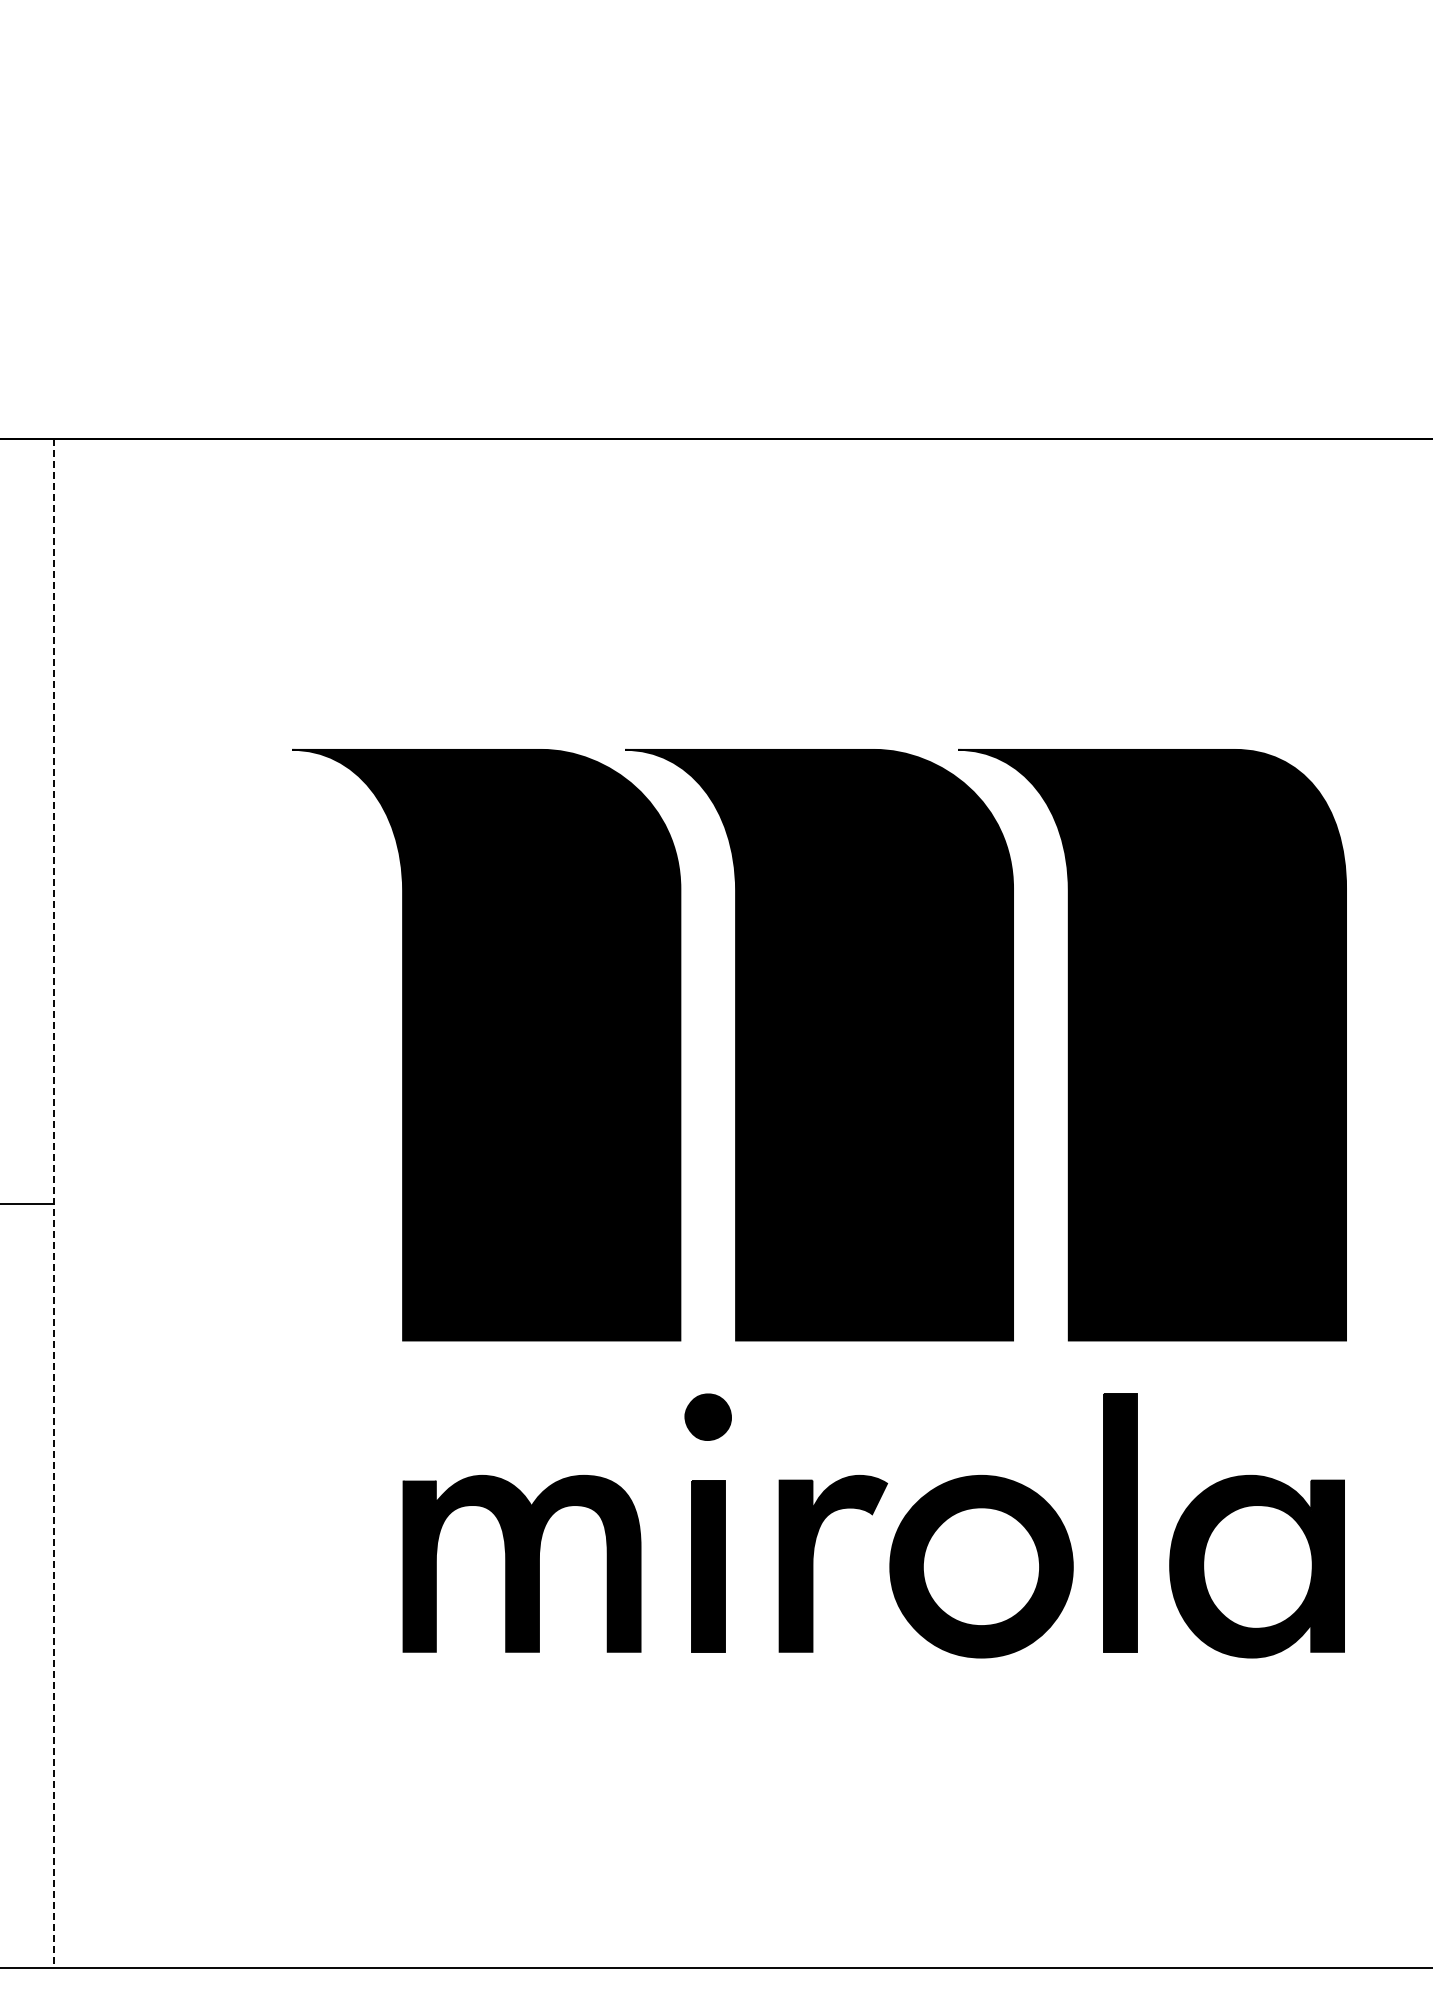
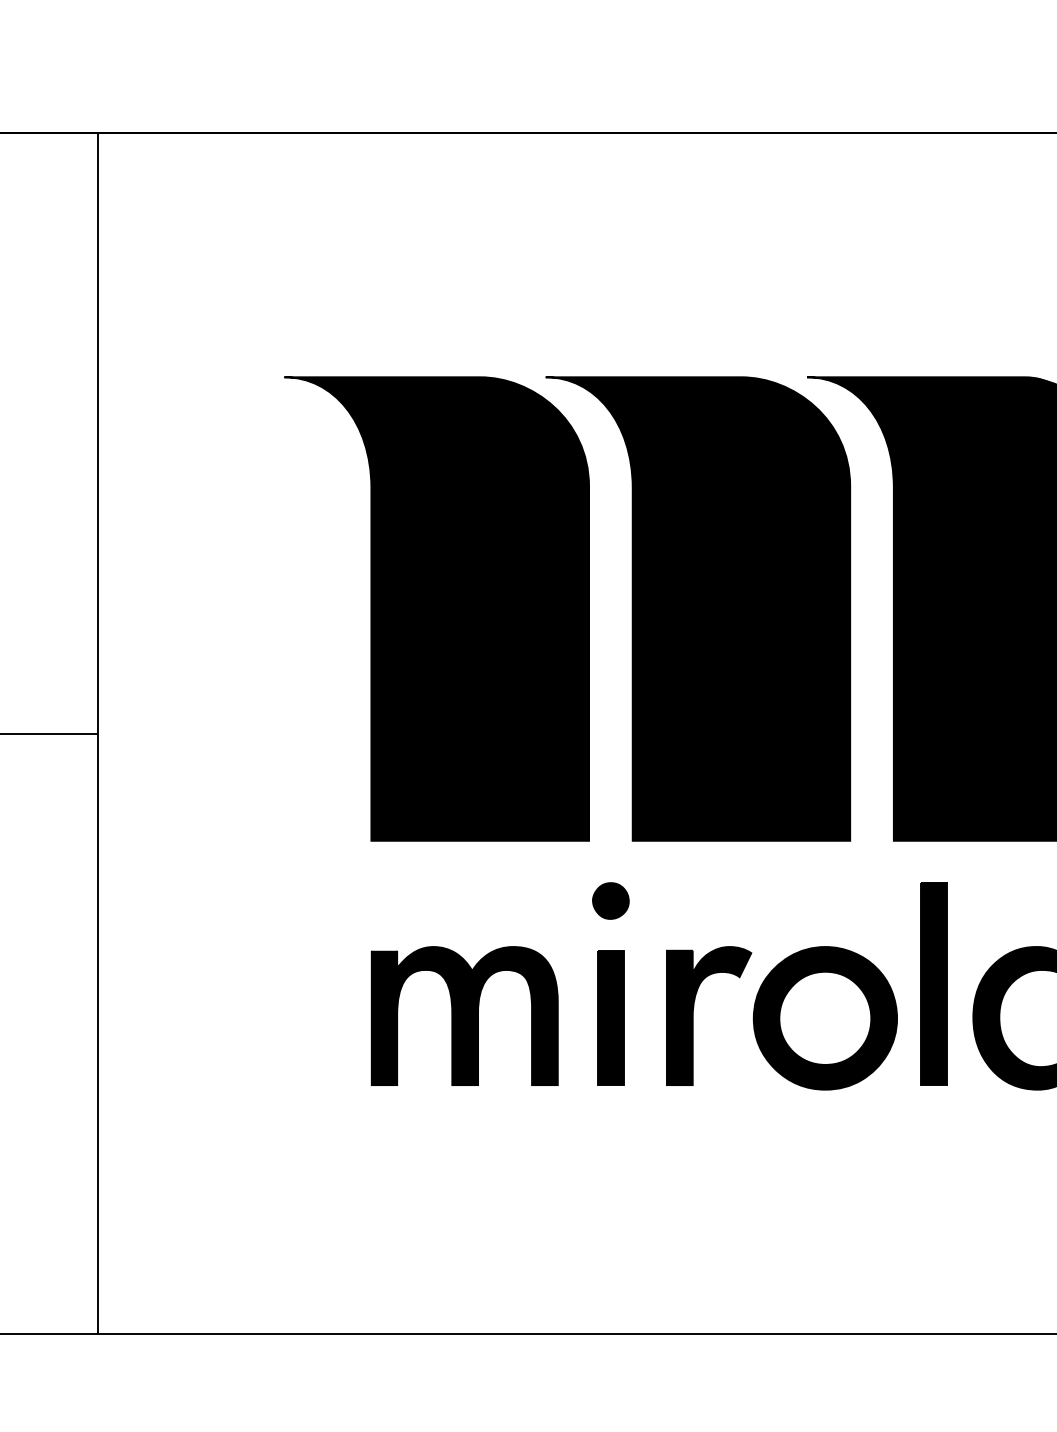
line: (54, 1203) -> (97, 733), dashed -> solid

